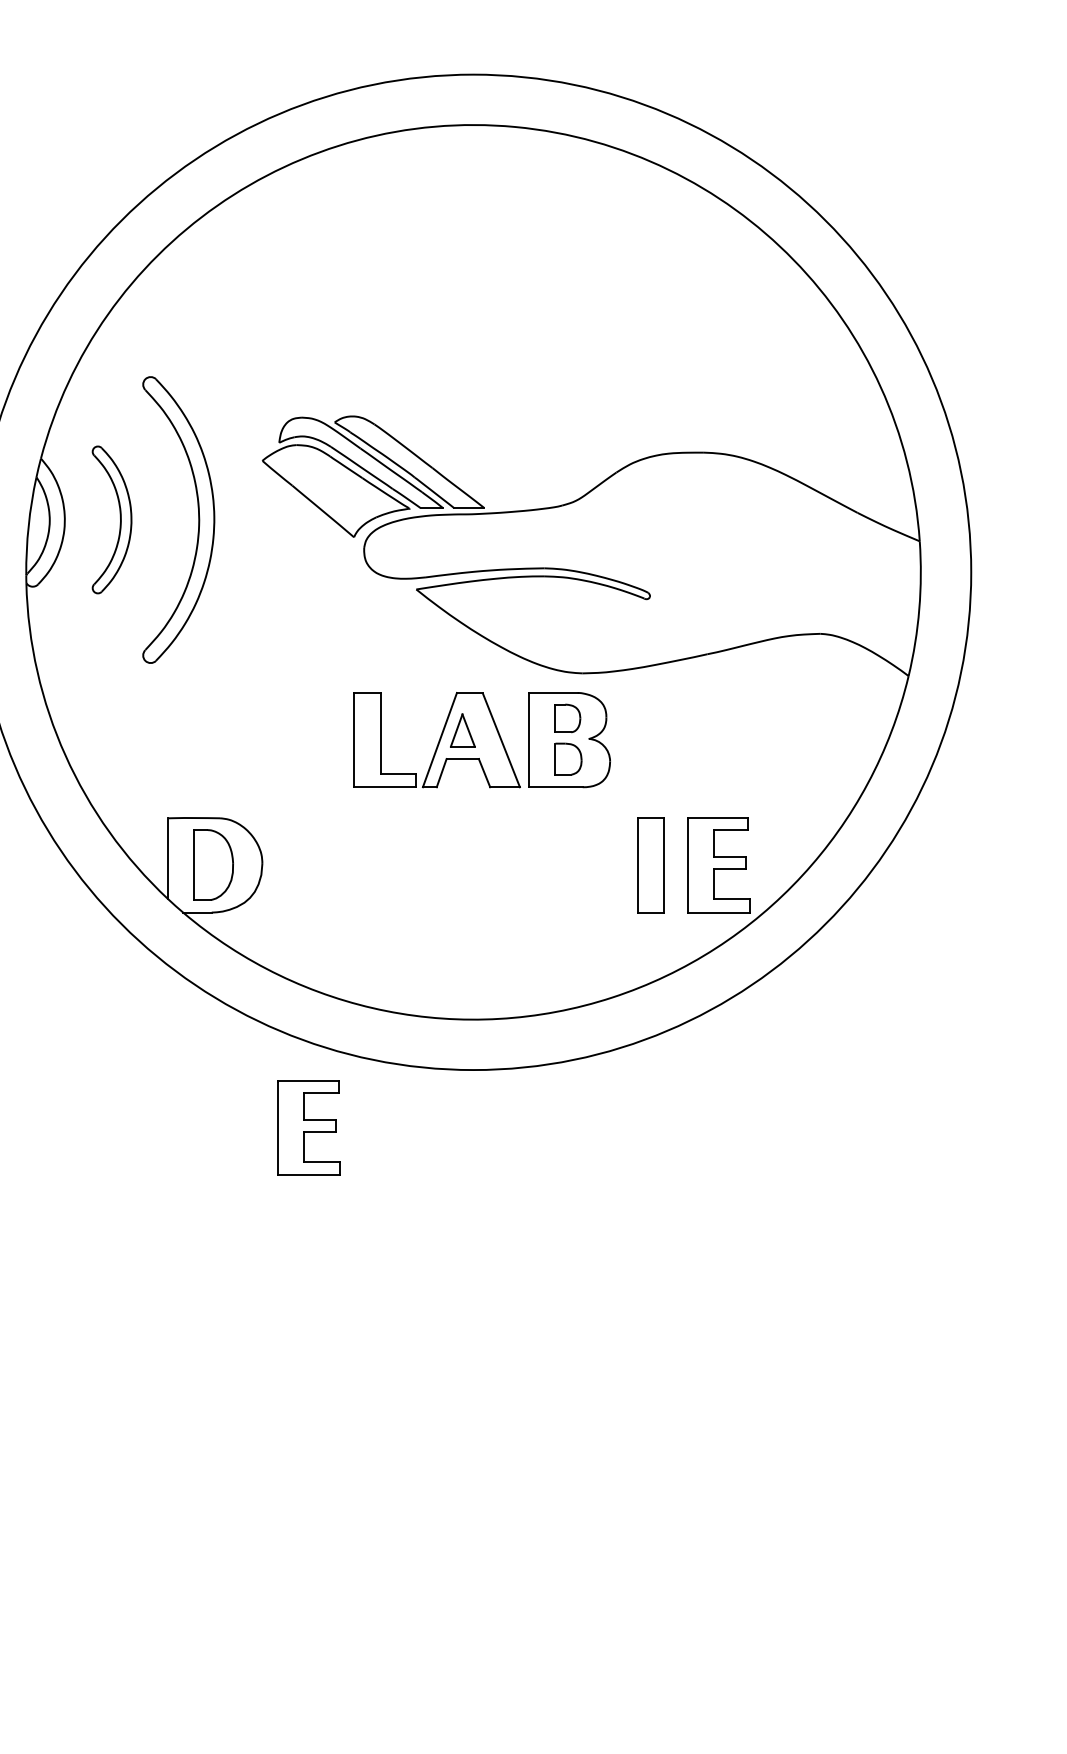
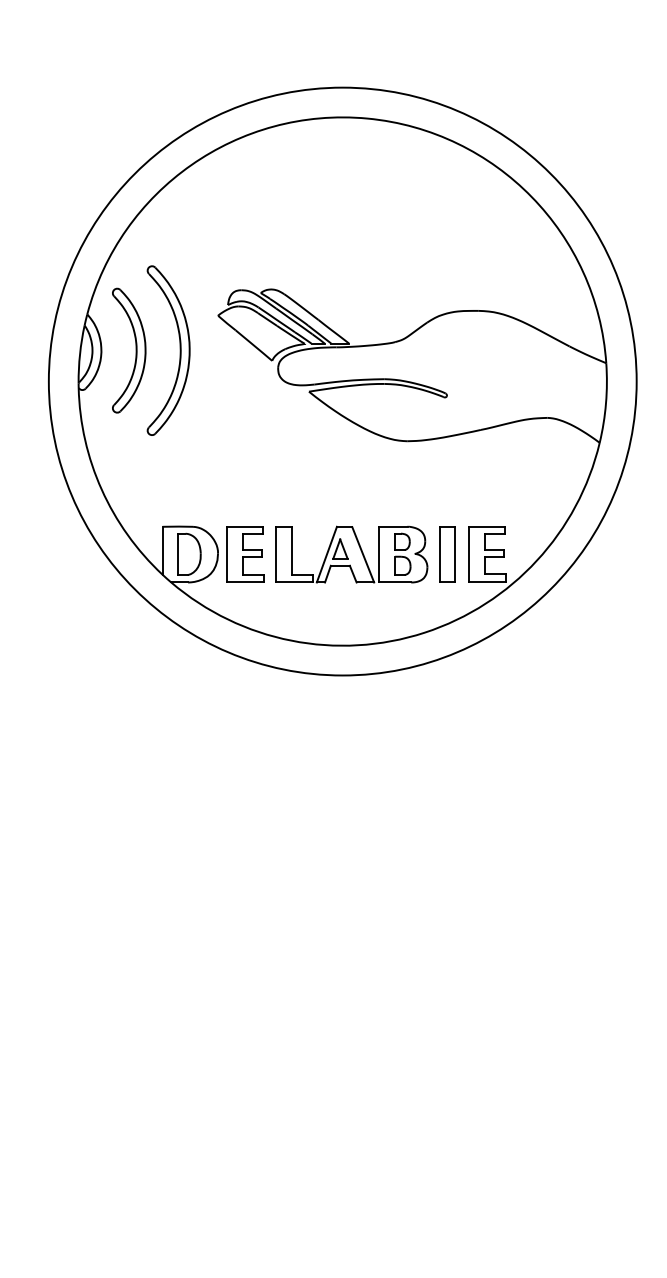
part: (112, 519) -> (129, 350), size x1.43
part: (481, 739) -> (351, 554), moved
part: (308, 1127) -> (245, 554), moved

